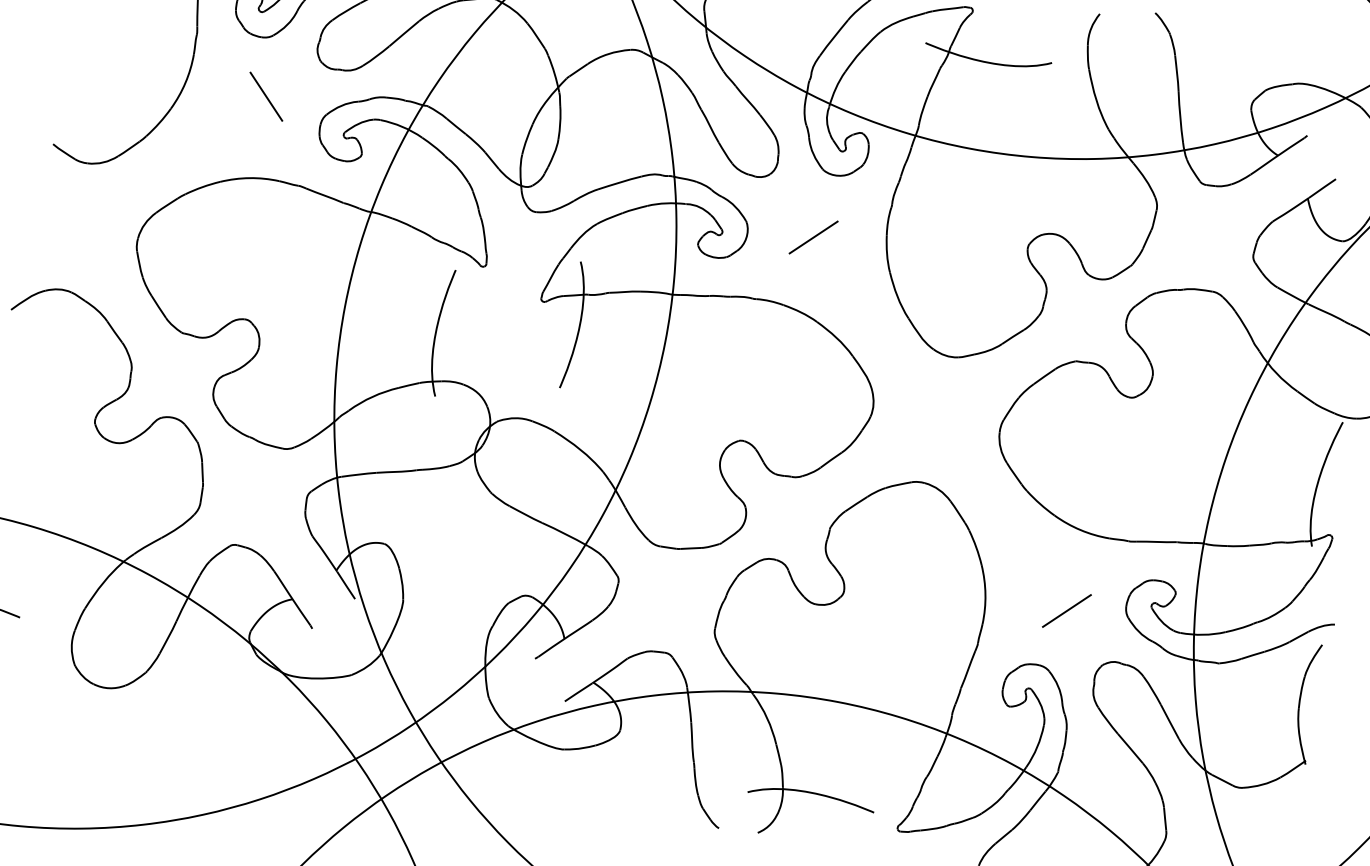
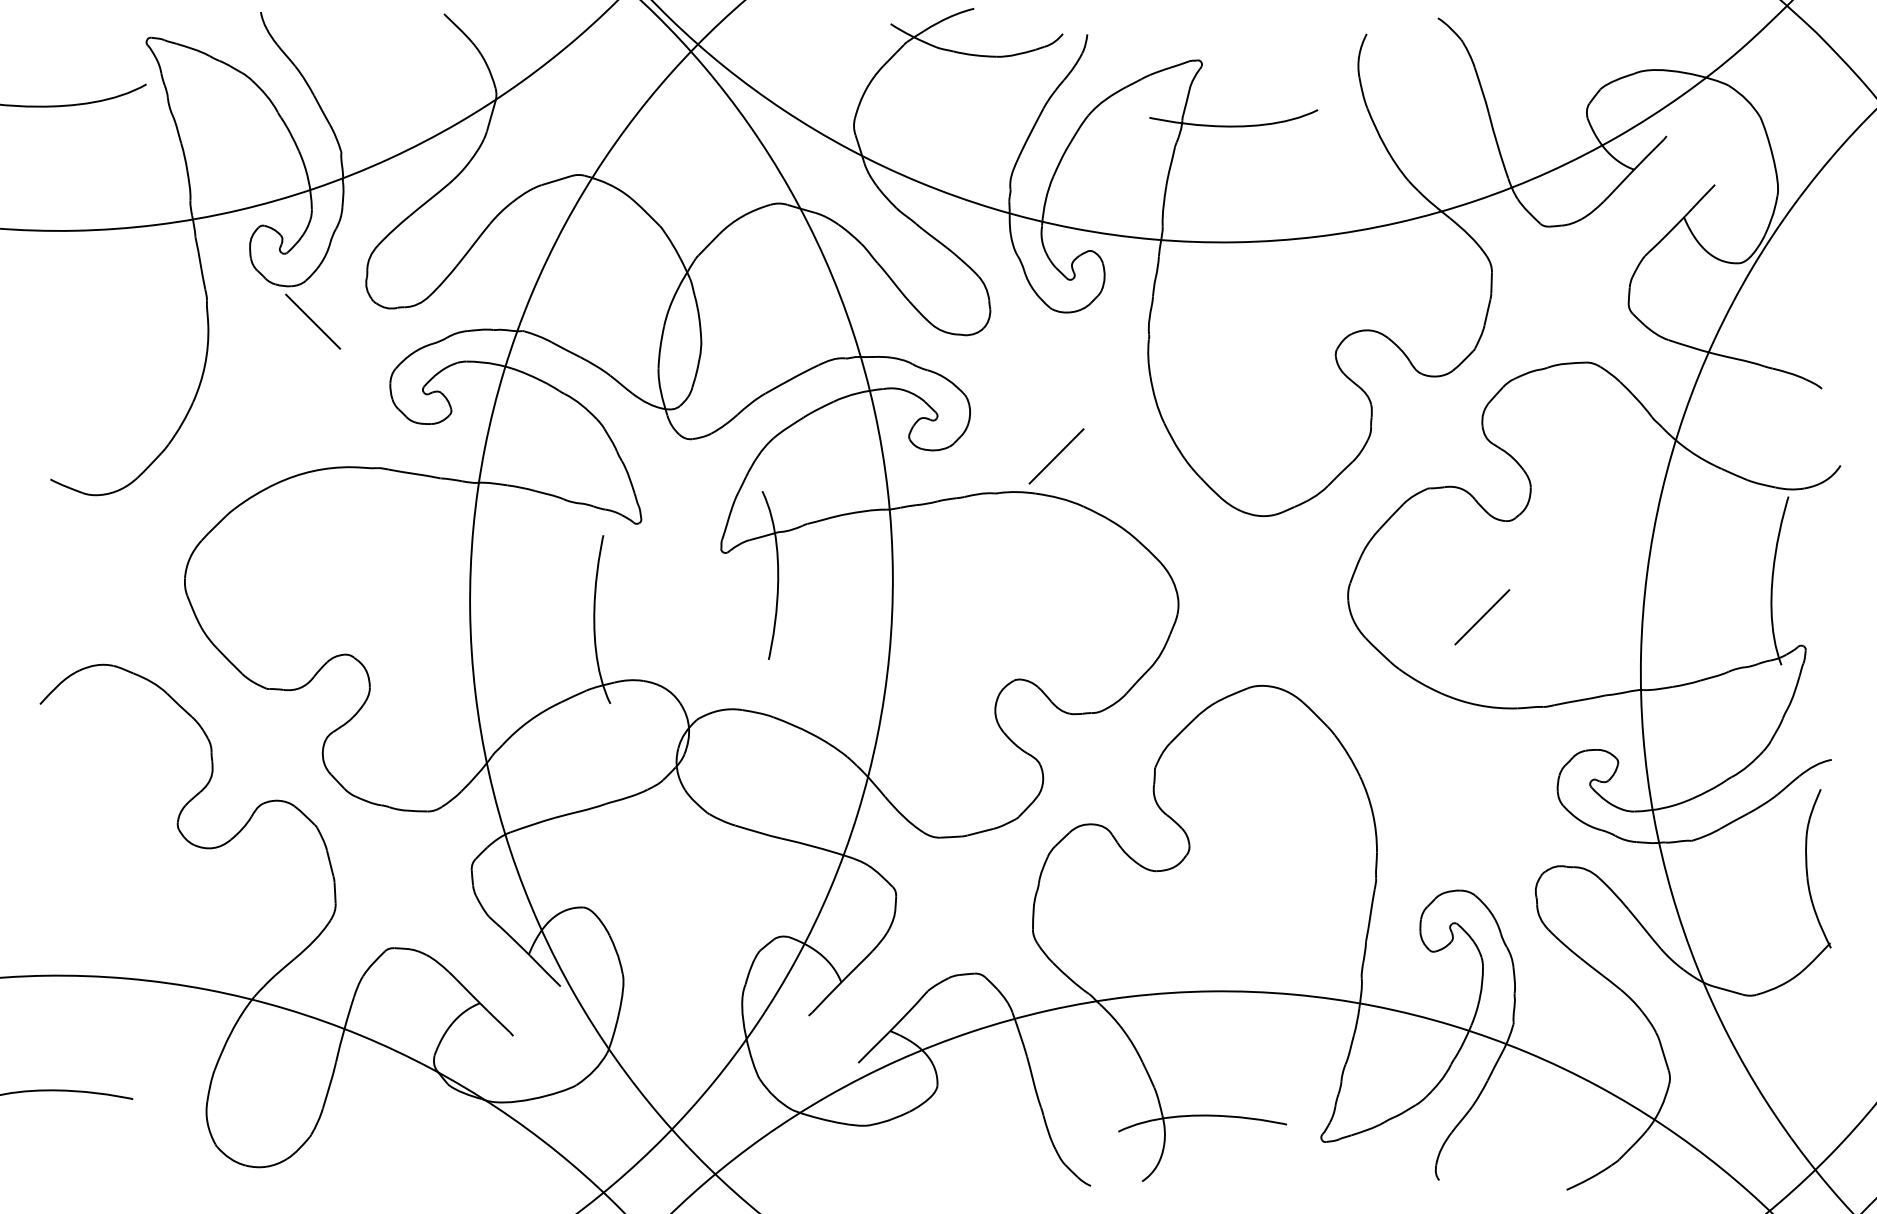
line: (266, 96) -> (313, 321), moved
line: (813, 237) -> (1056, 456), moved
line: (1067, 611) -> (1482, 617), moved

